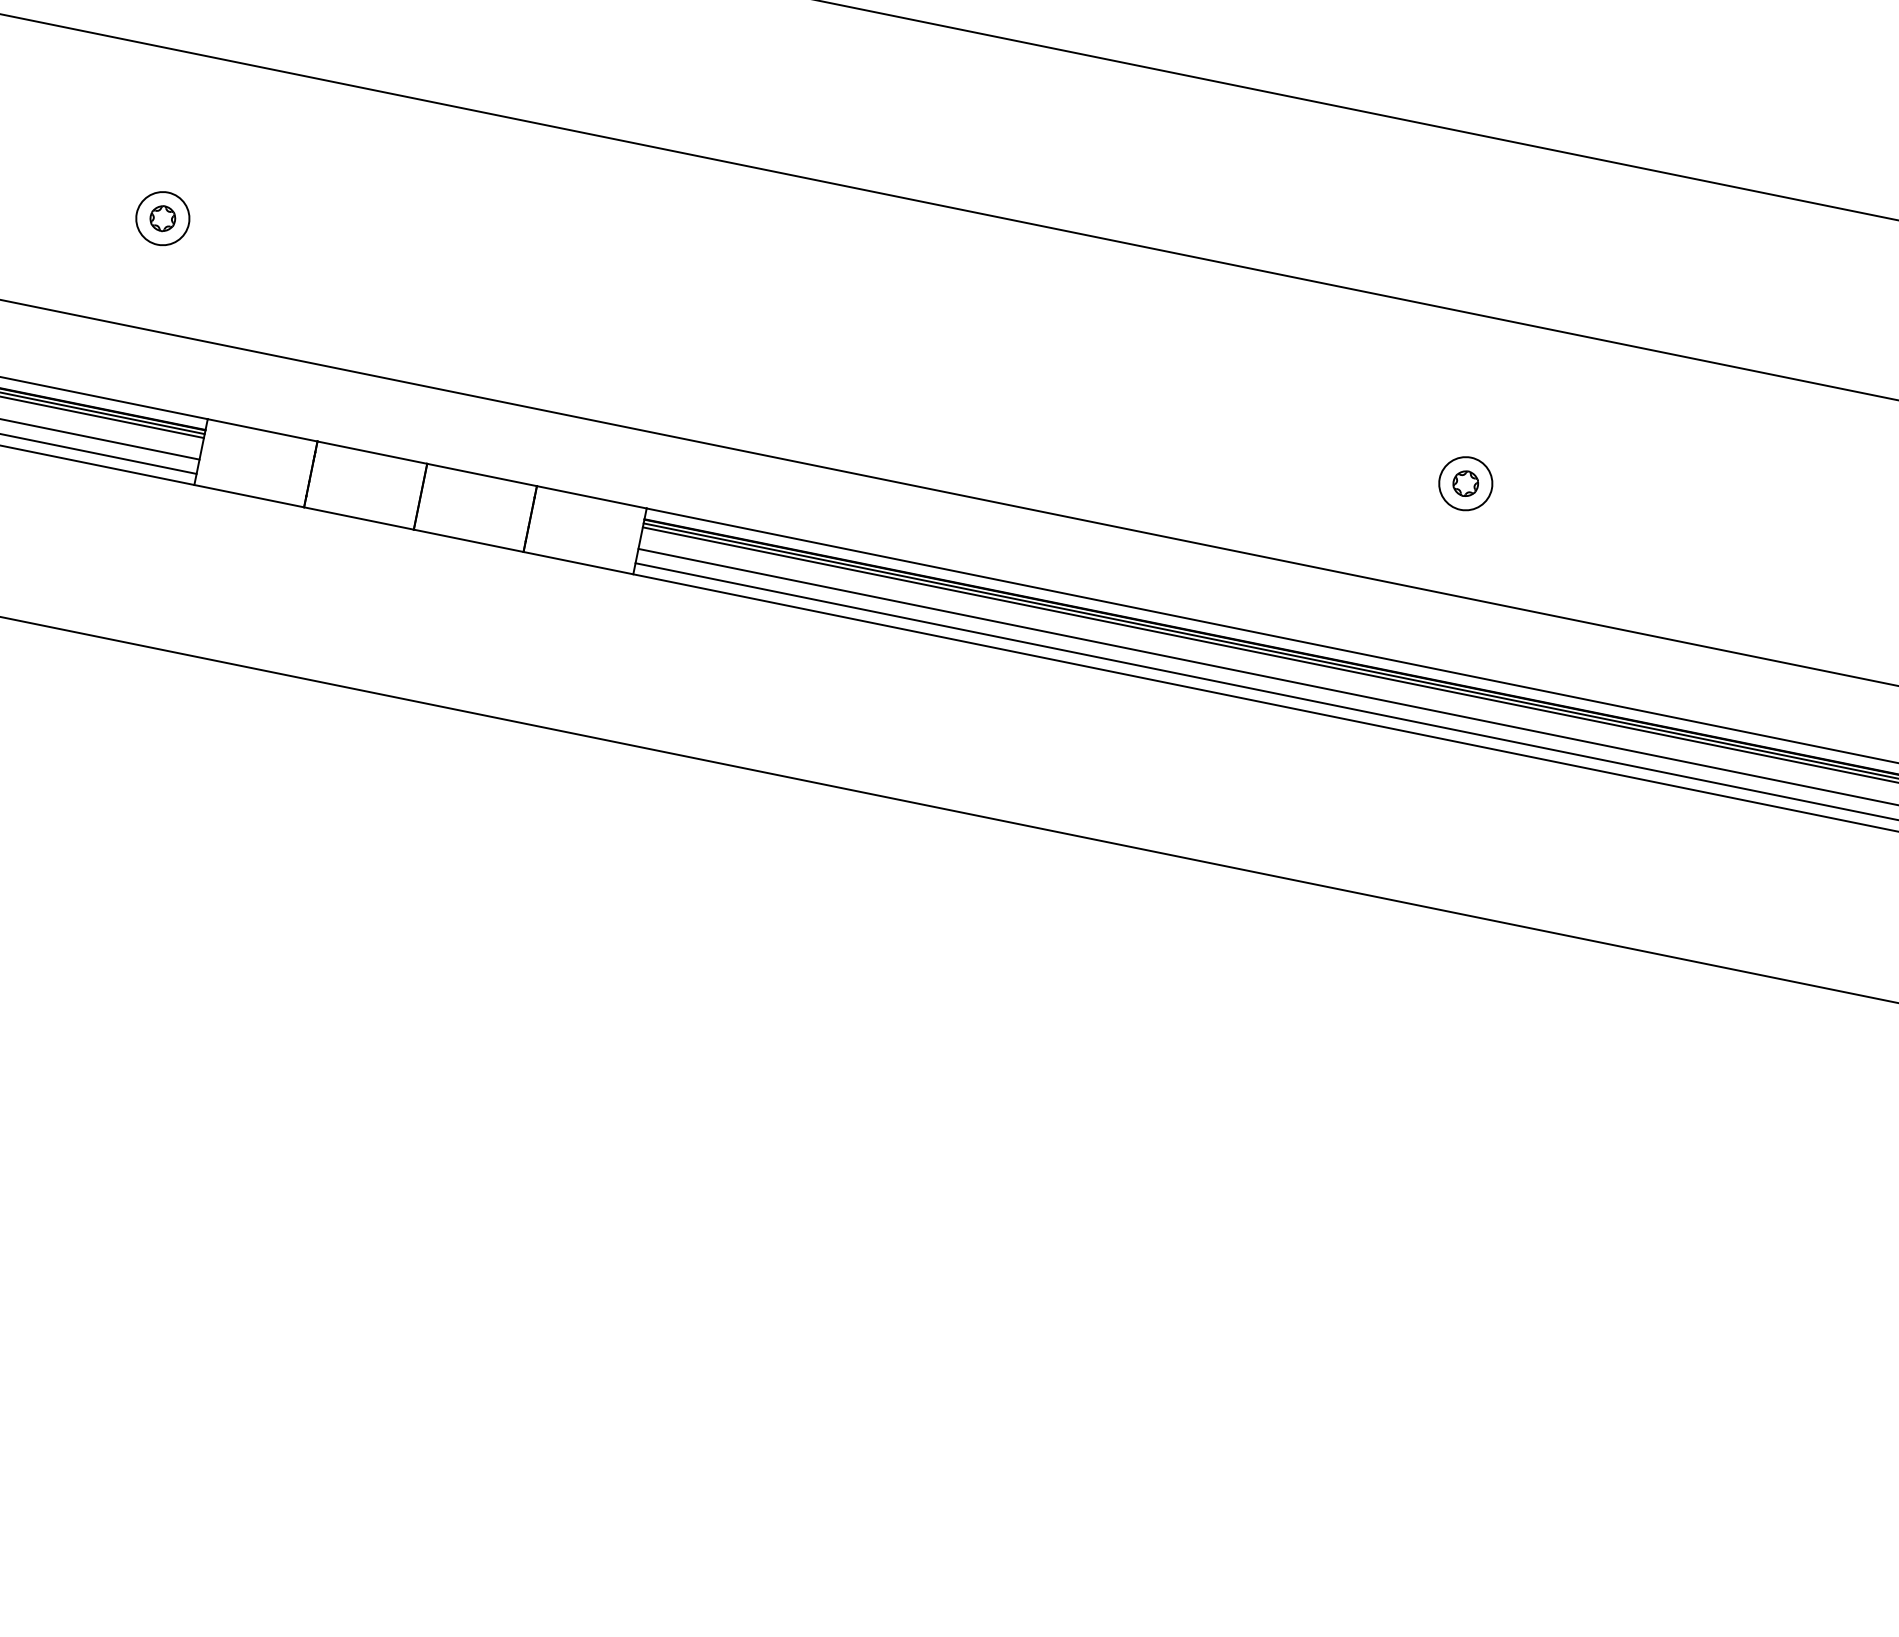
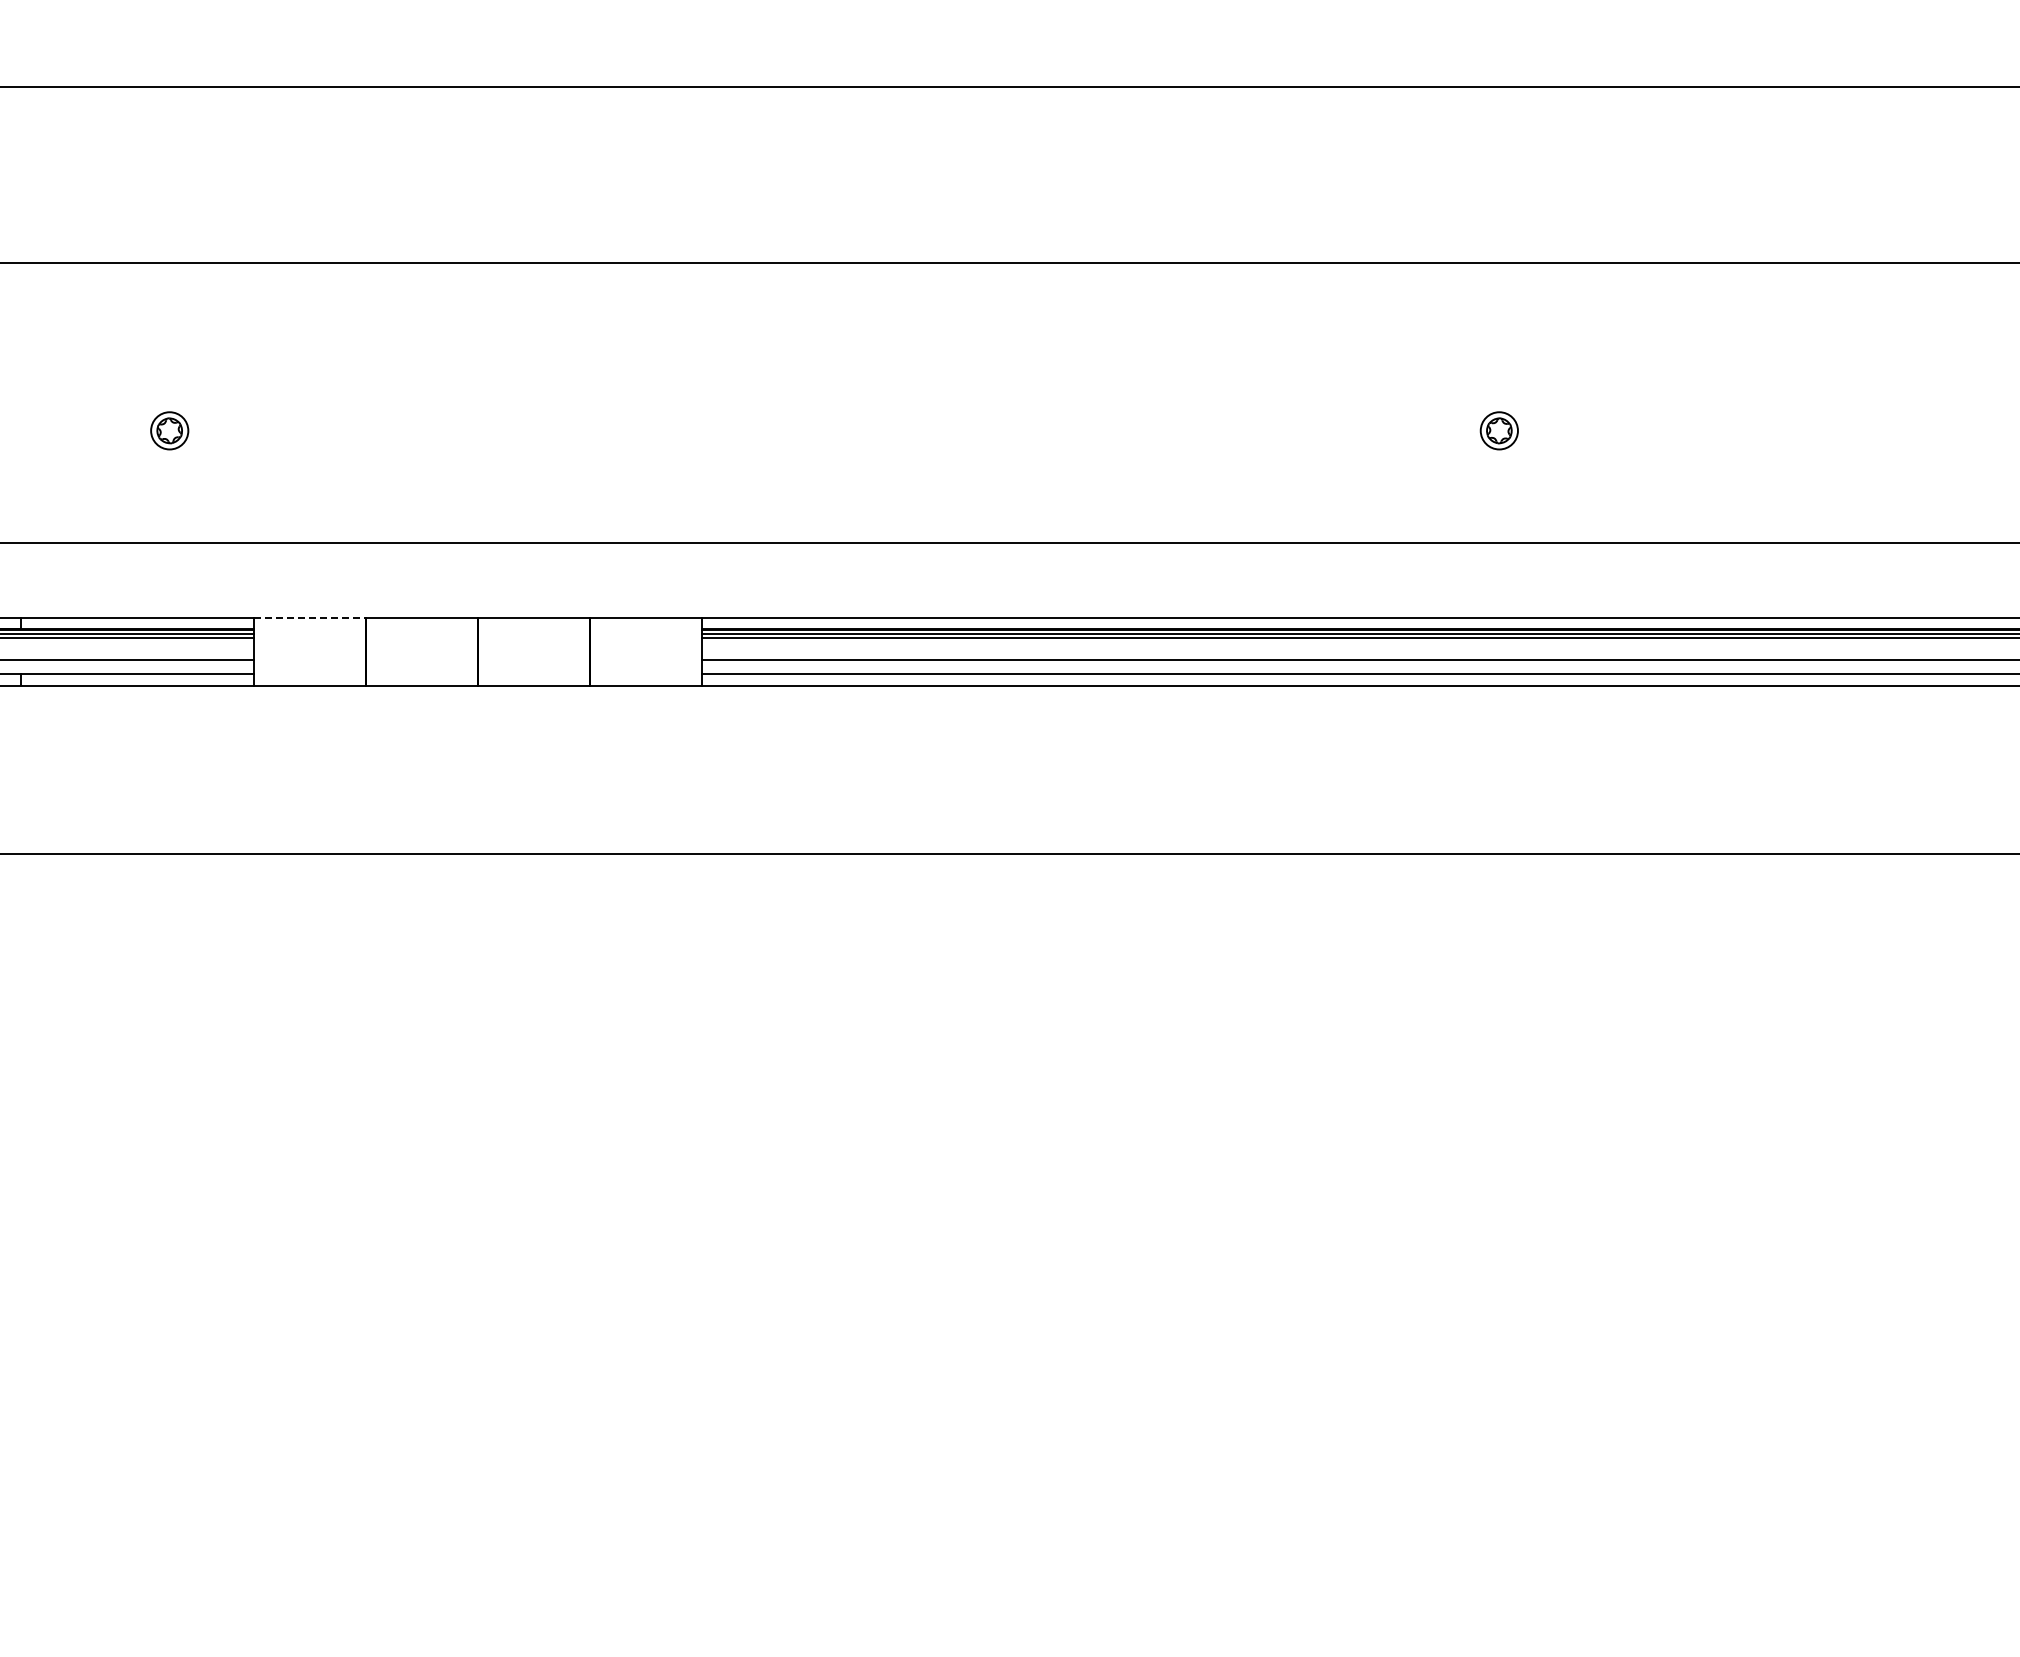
circle: (162, 218) -> (169, 430), size x0.7
line: (262, 430) -> (309, 618), solid -> dashed
circle: (1465, 483) -> (1498, 430), size x0.7

